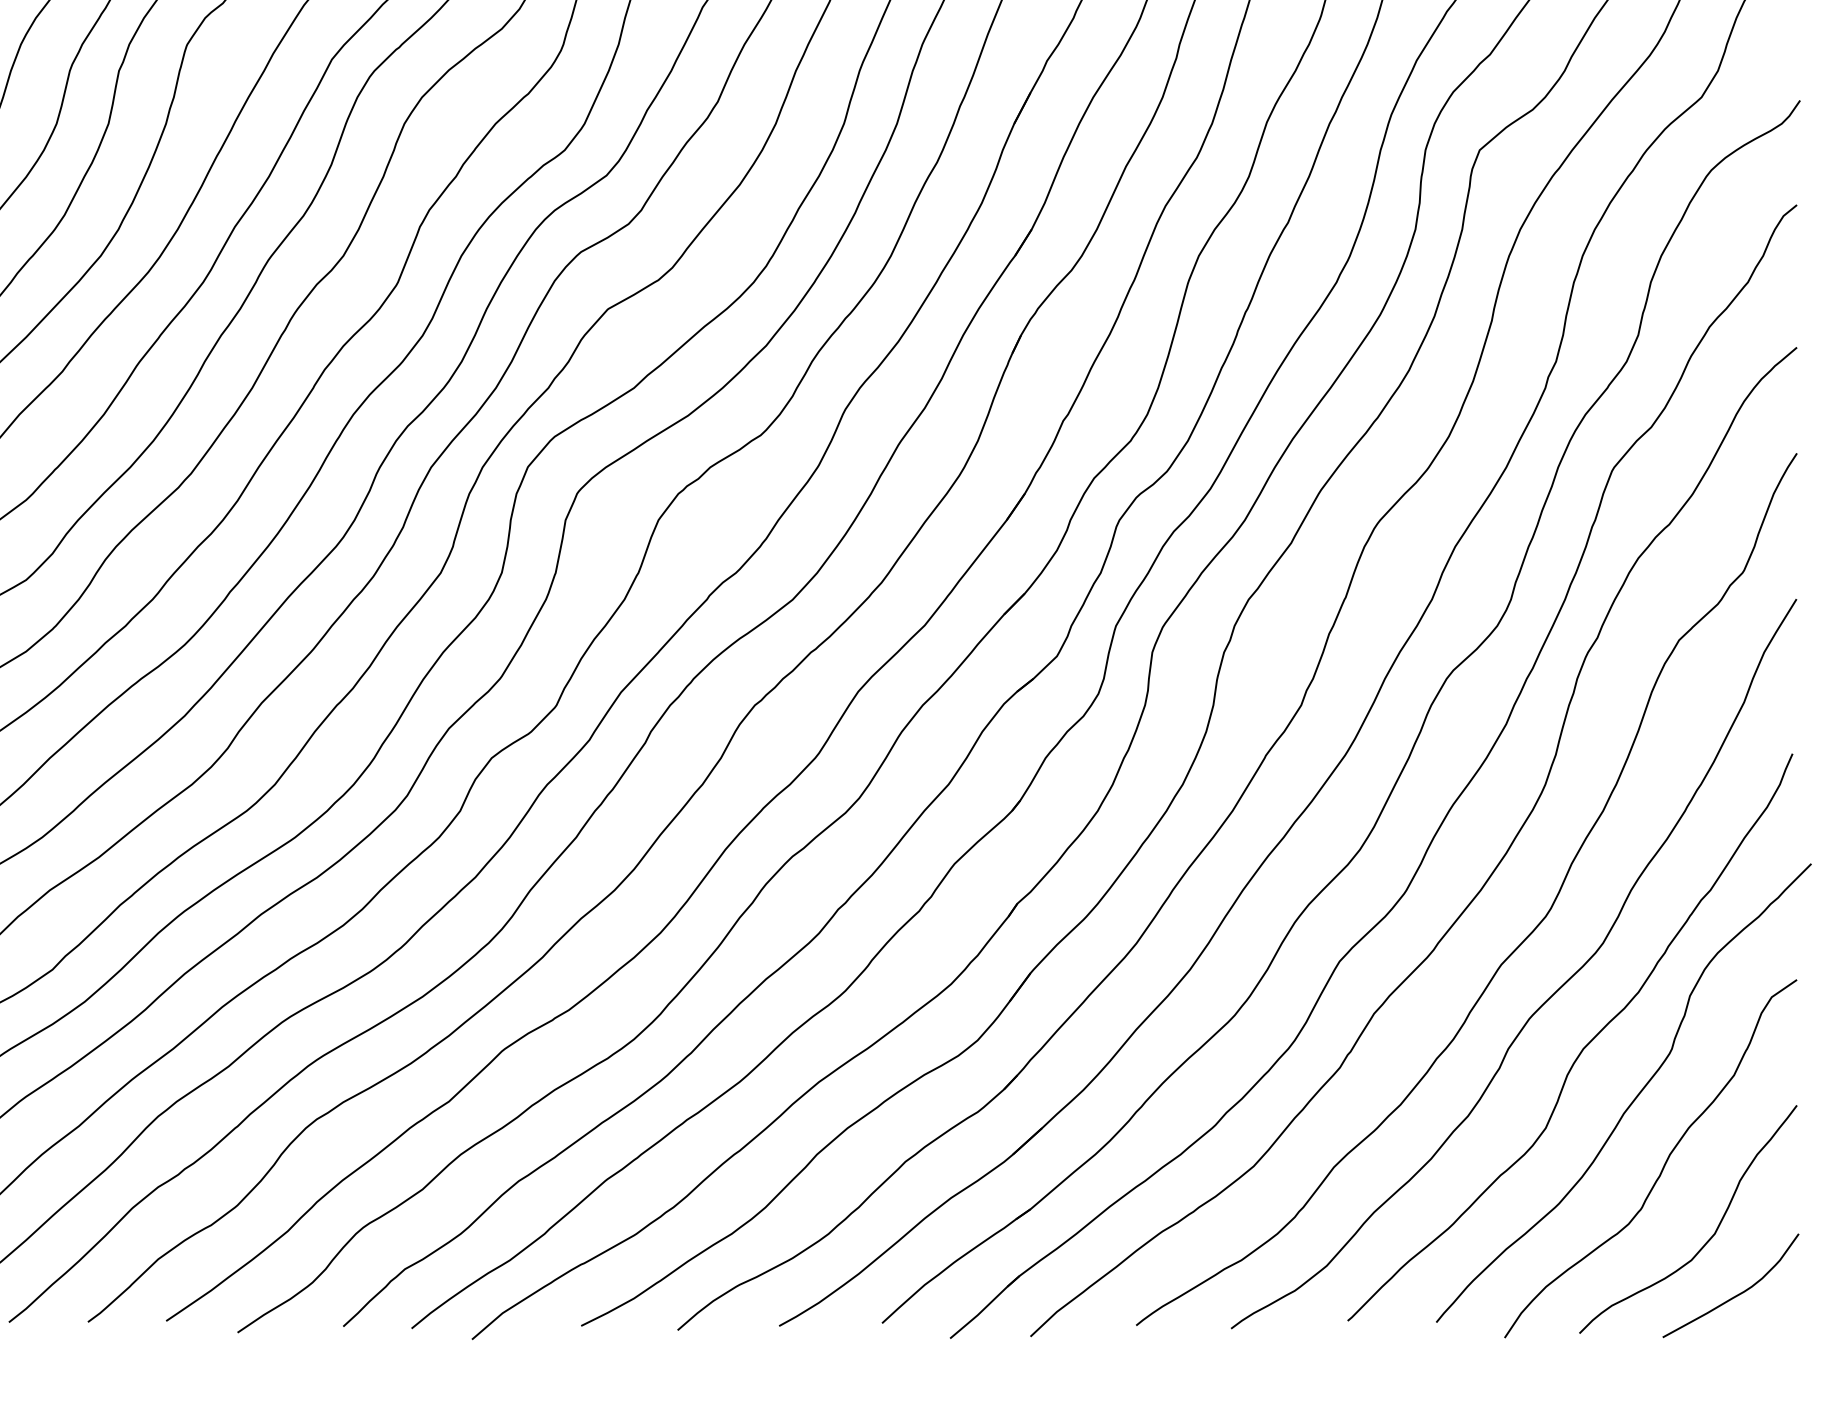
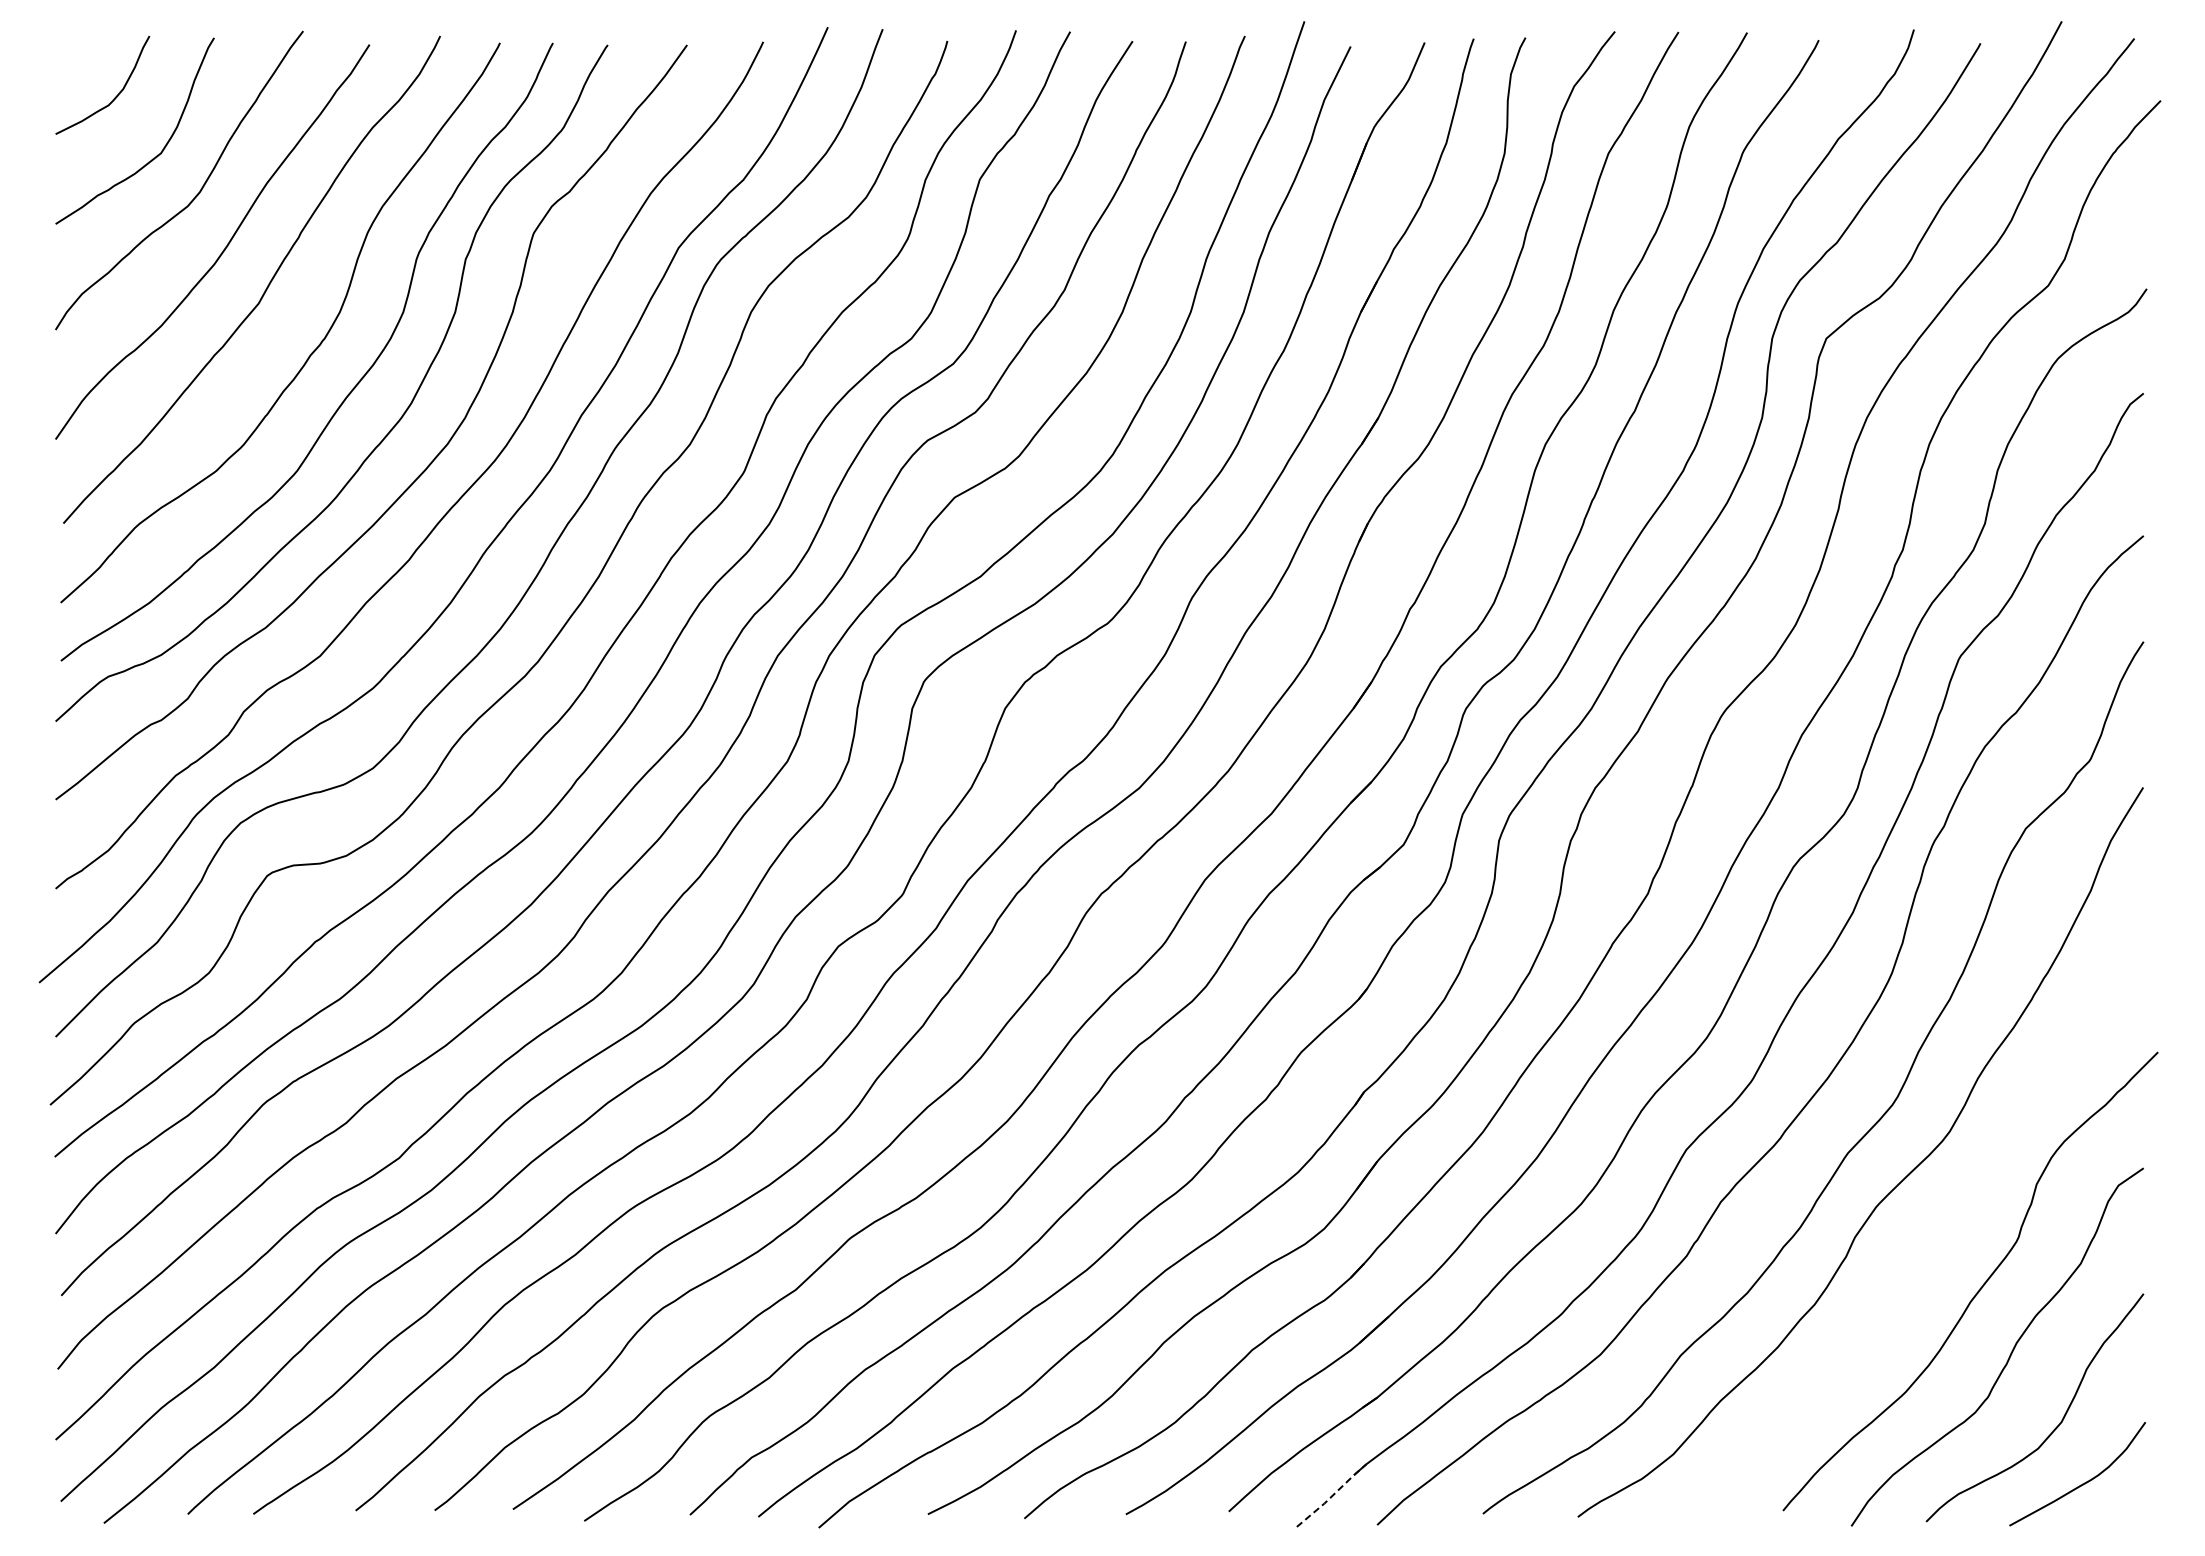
curve: (1581, 1049) -> (1928, 1237), removed
line: (985, 1308) -> (1332, 1496), solid -> dashed

